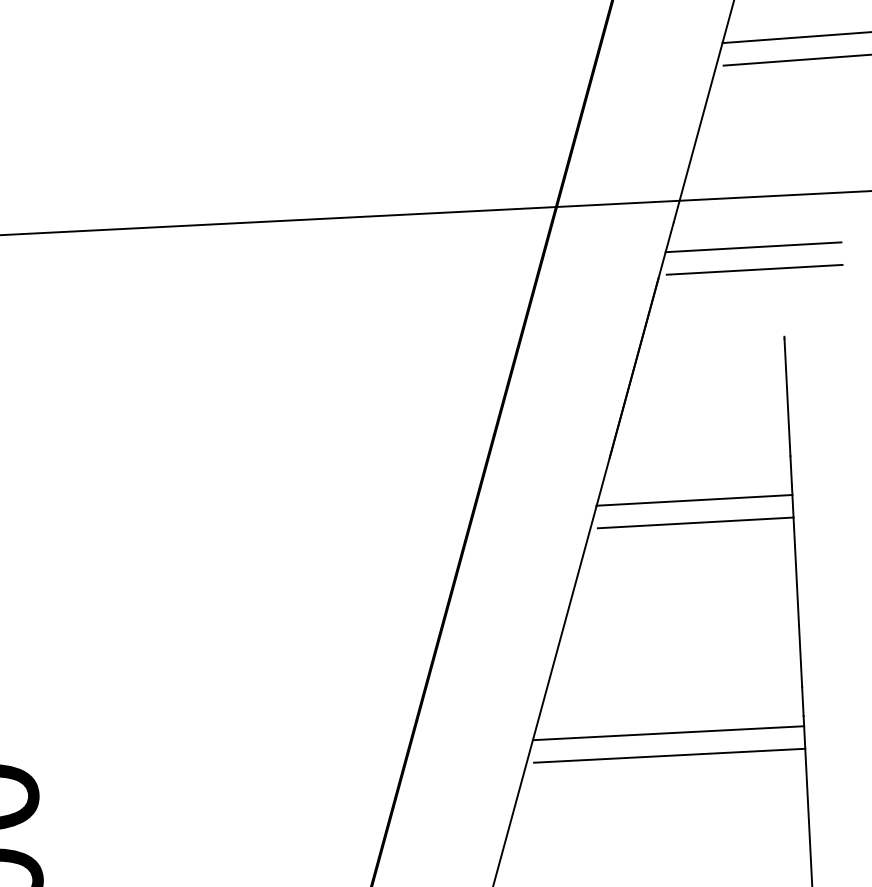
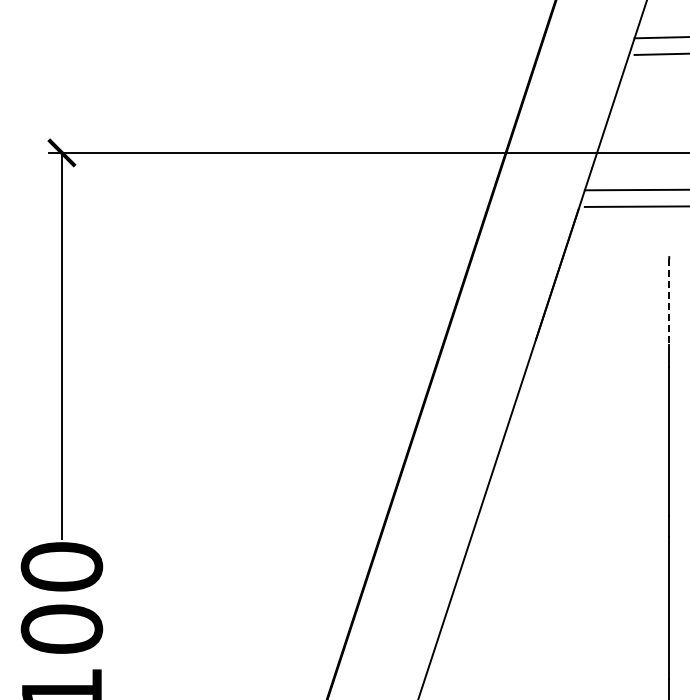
line: (787, 398) -> (669, 302), solid -> dashed
line: (693, 499) -> (596, 373), removed
line: (695, 522) -> (596, 390), removed
line: (667, 732) -> (568, 544), removed
line: (668, 755) -> (568, 561), removed

